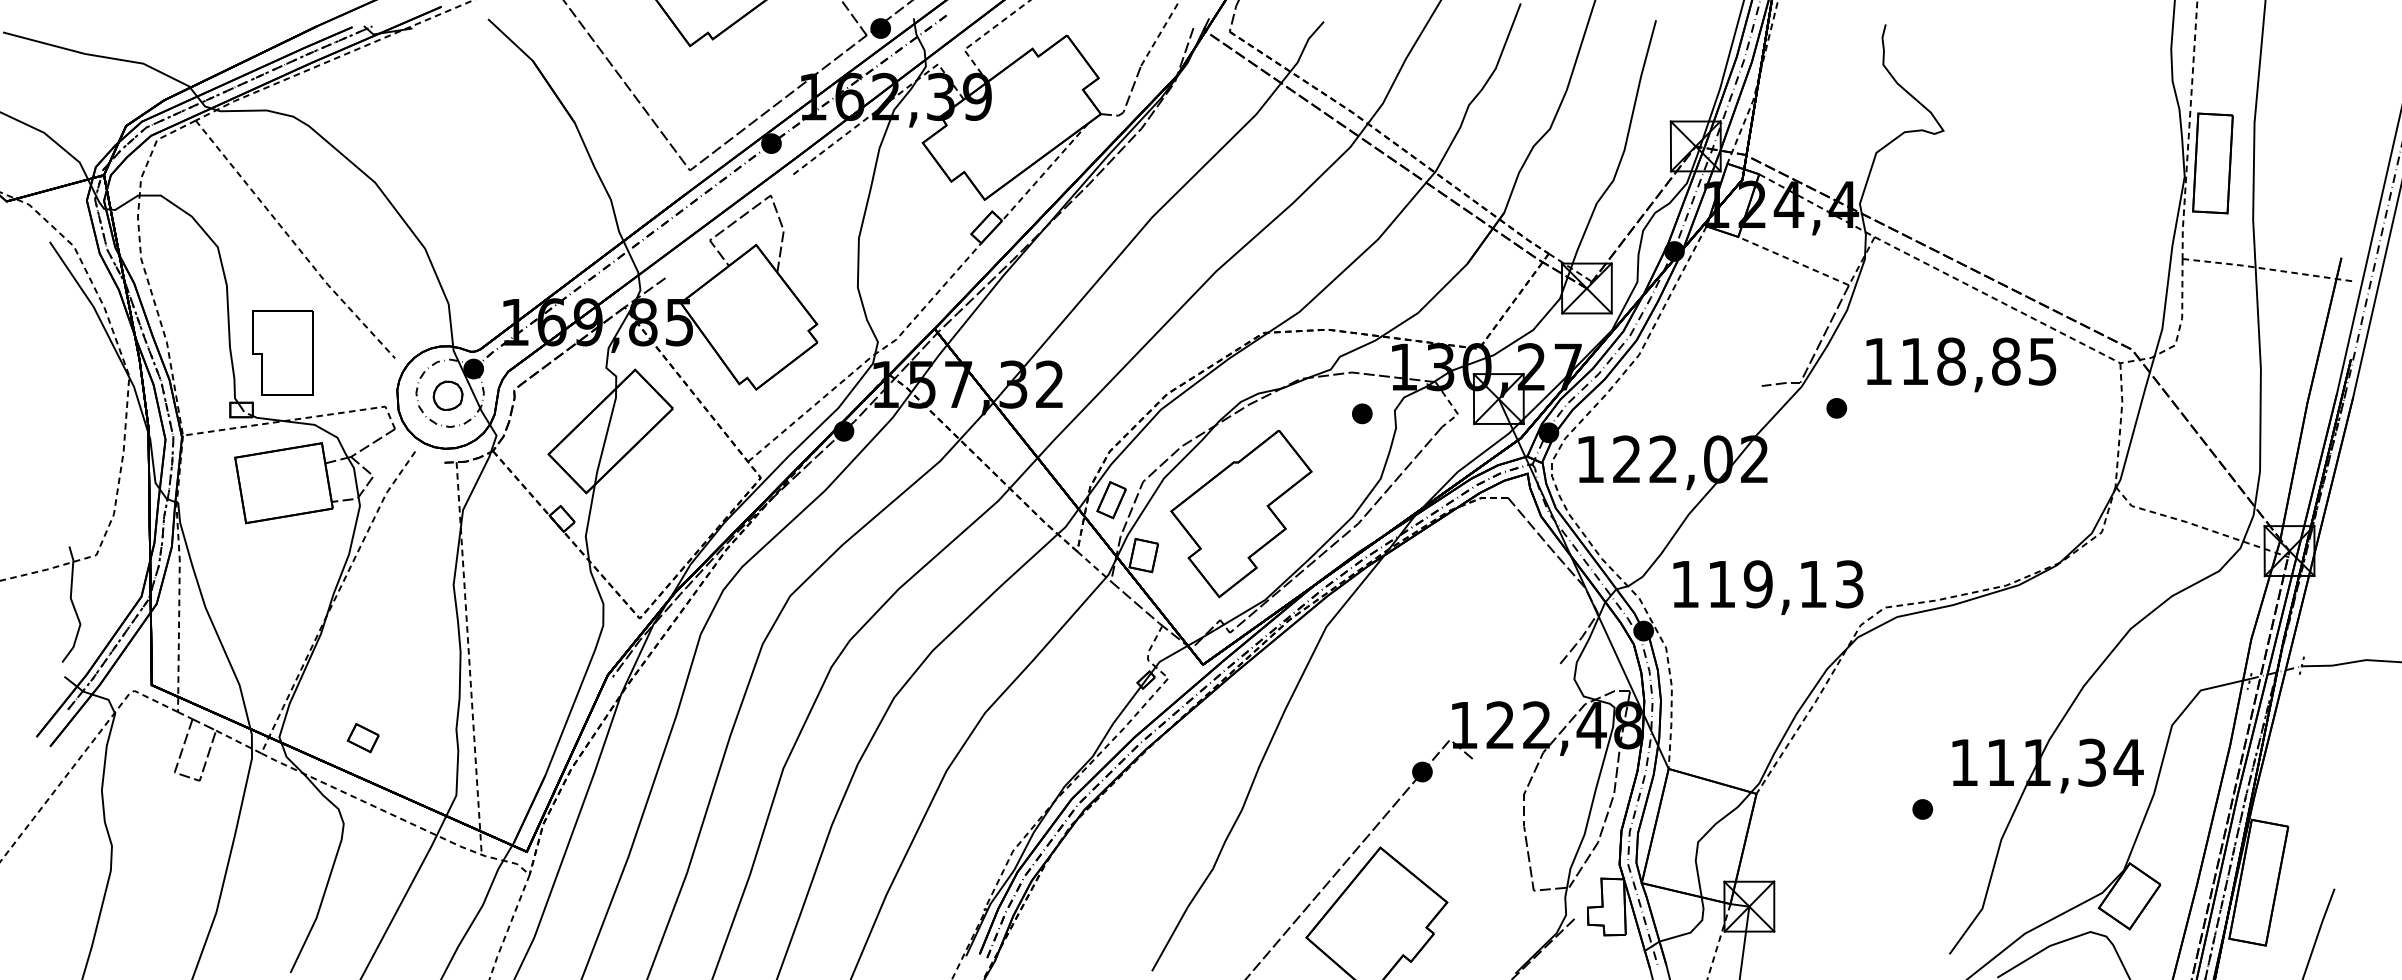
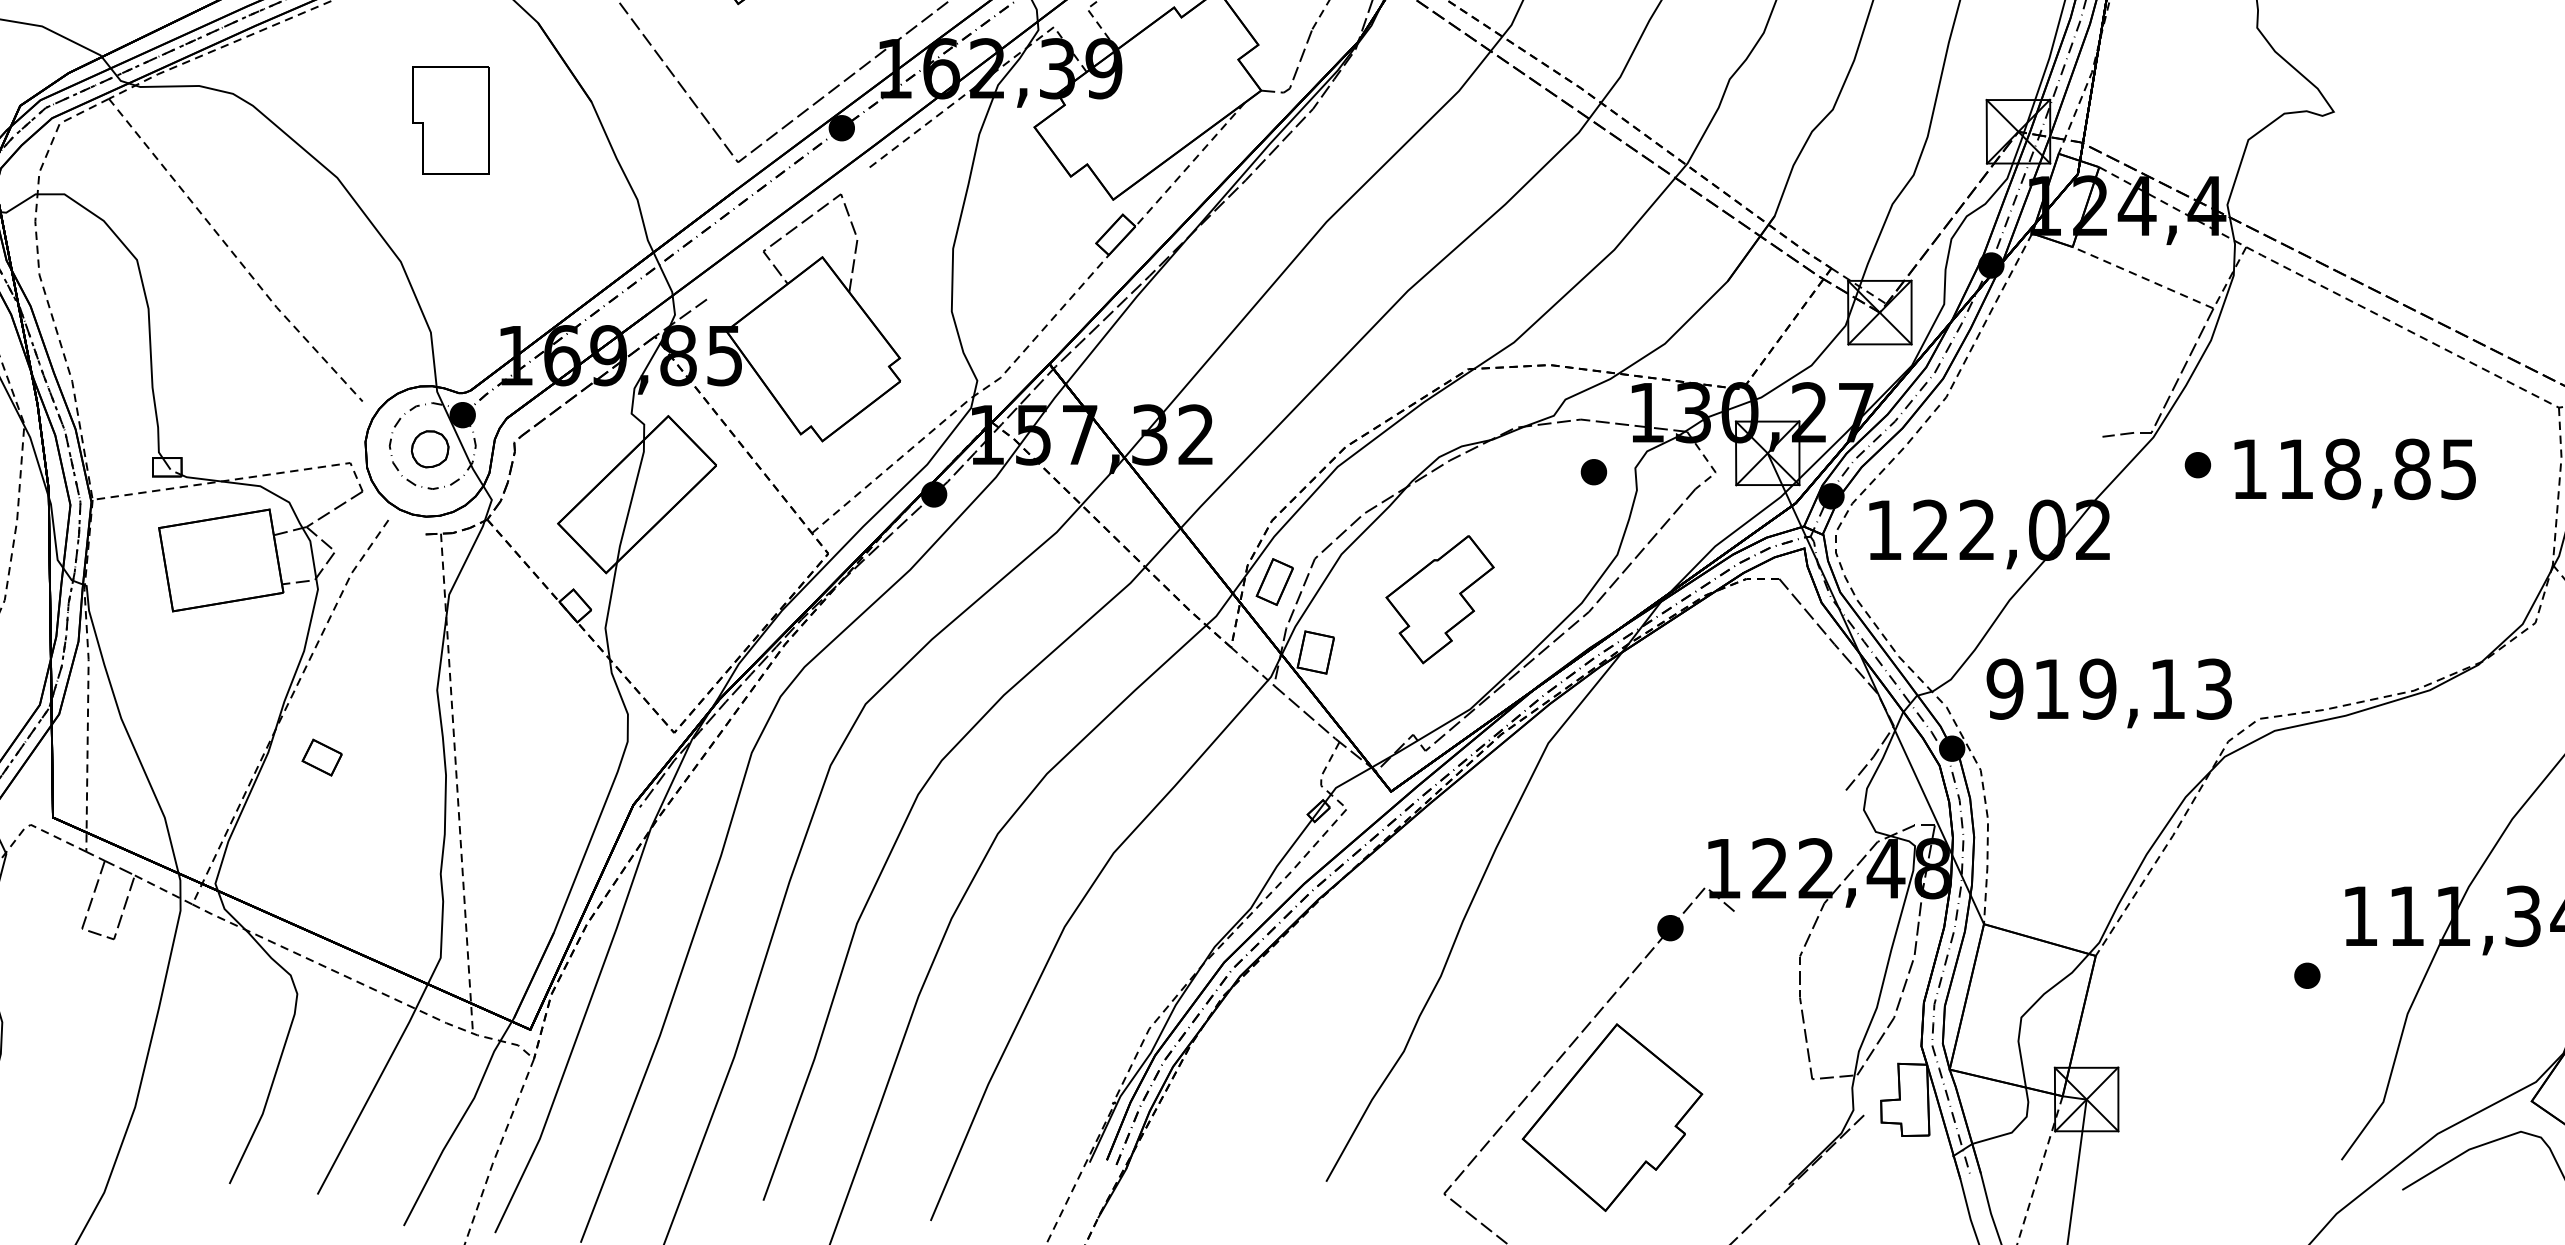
part: (282, 352) -> (449, 120), moved
text: (1961, 364) -> (2355, 473), moved
part: (1241, 513) -> (1440, 599), size x0.6
text: (1684, 584) -> (2004, 689), 119,13 -> 919,13
part: (362, 738) -> (321, 758), moved

